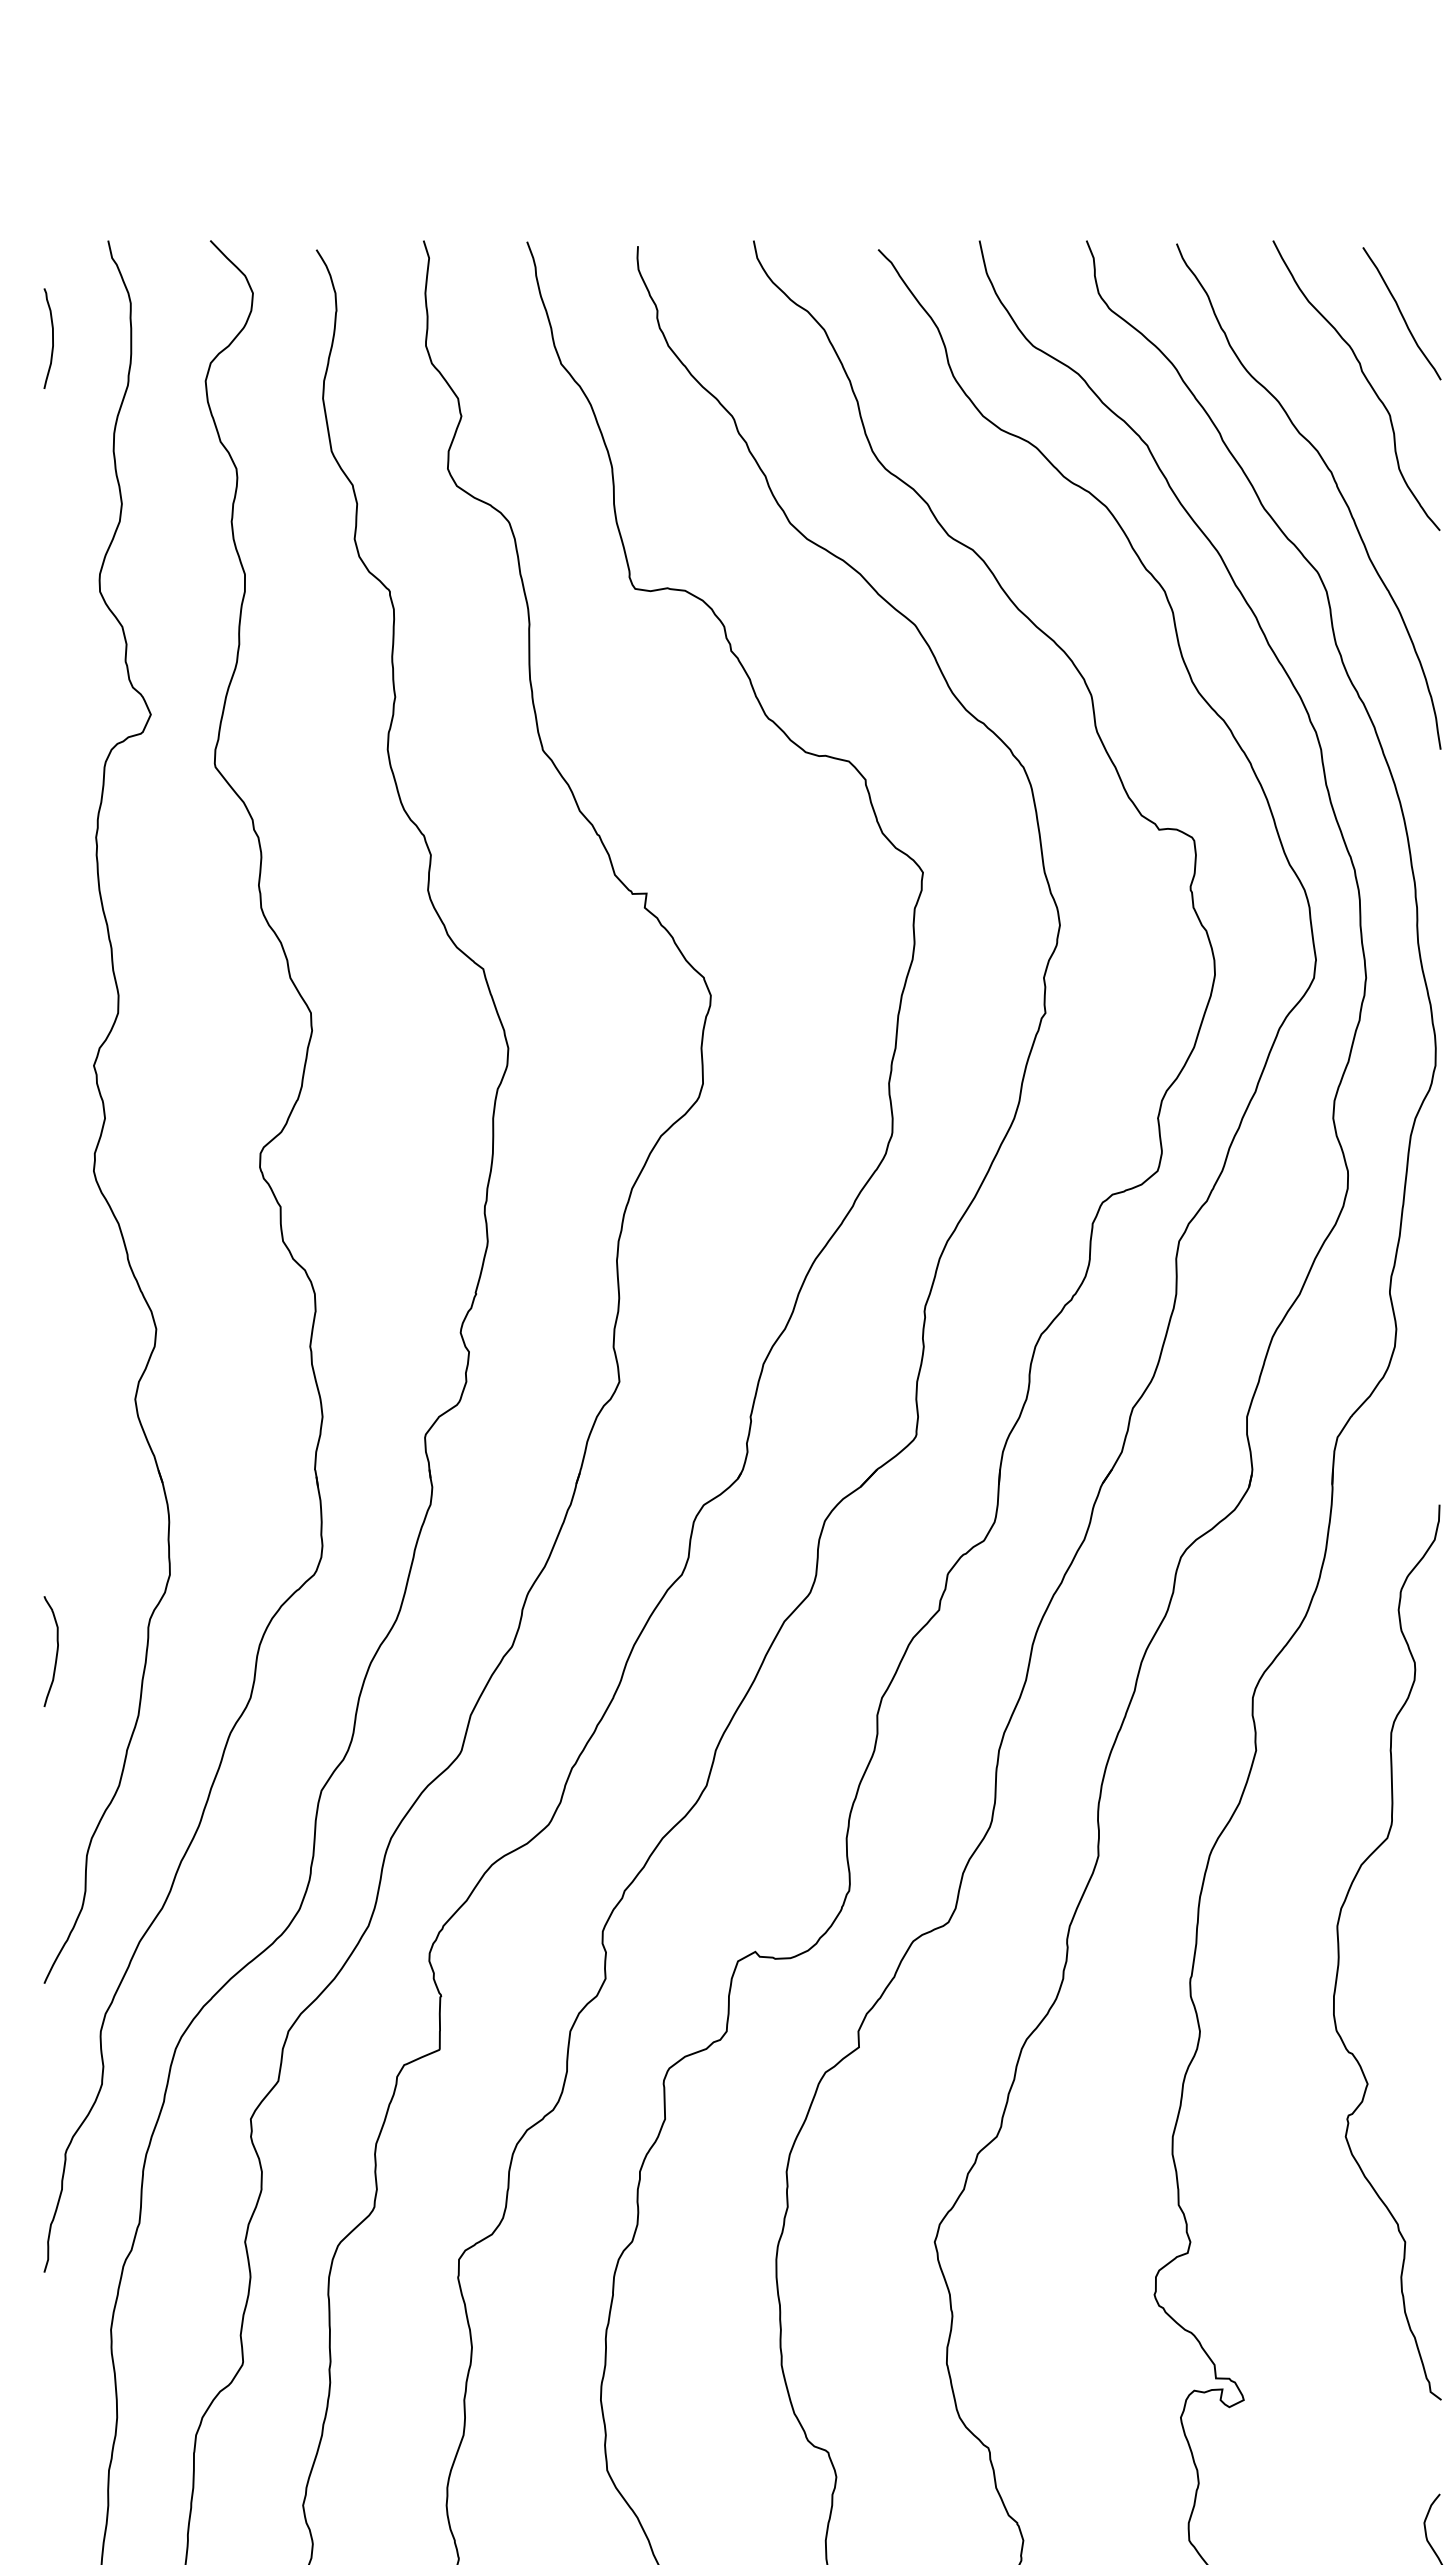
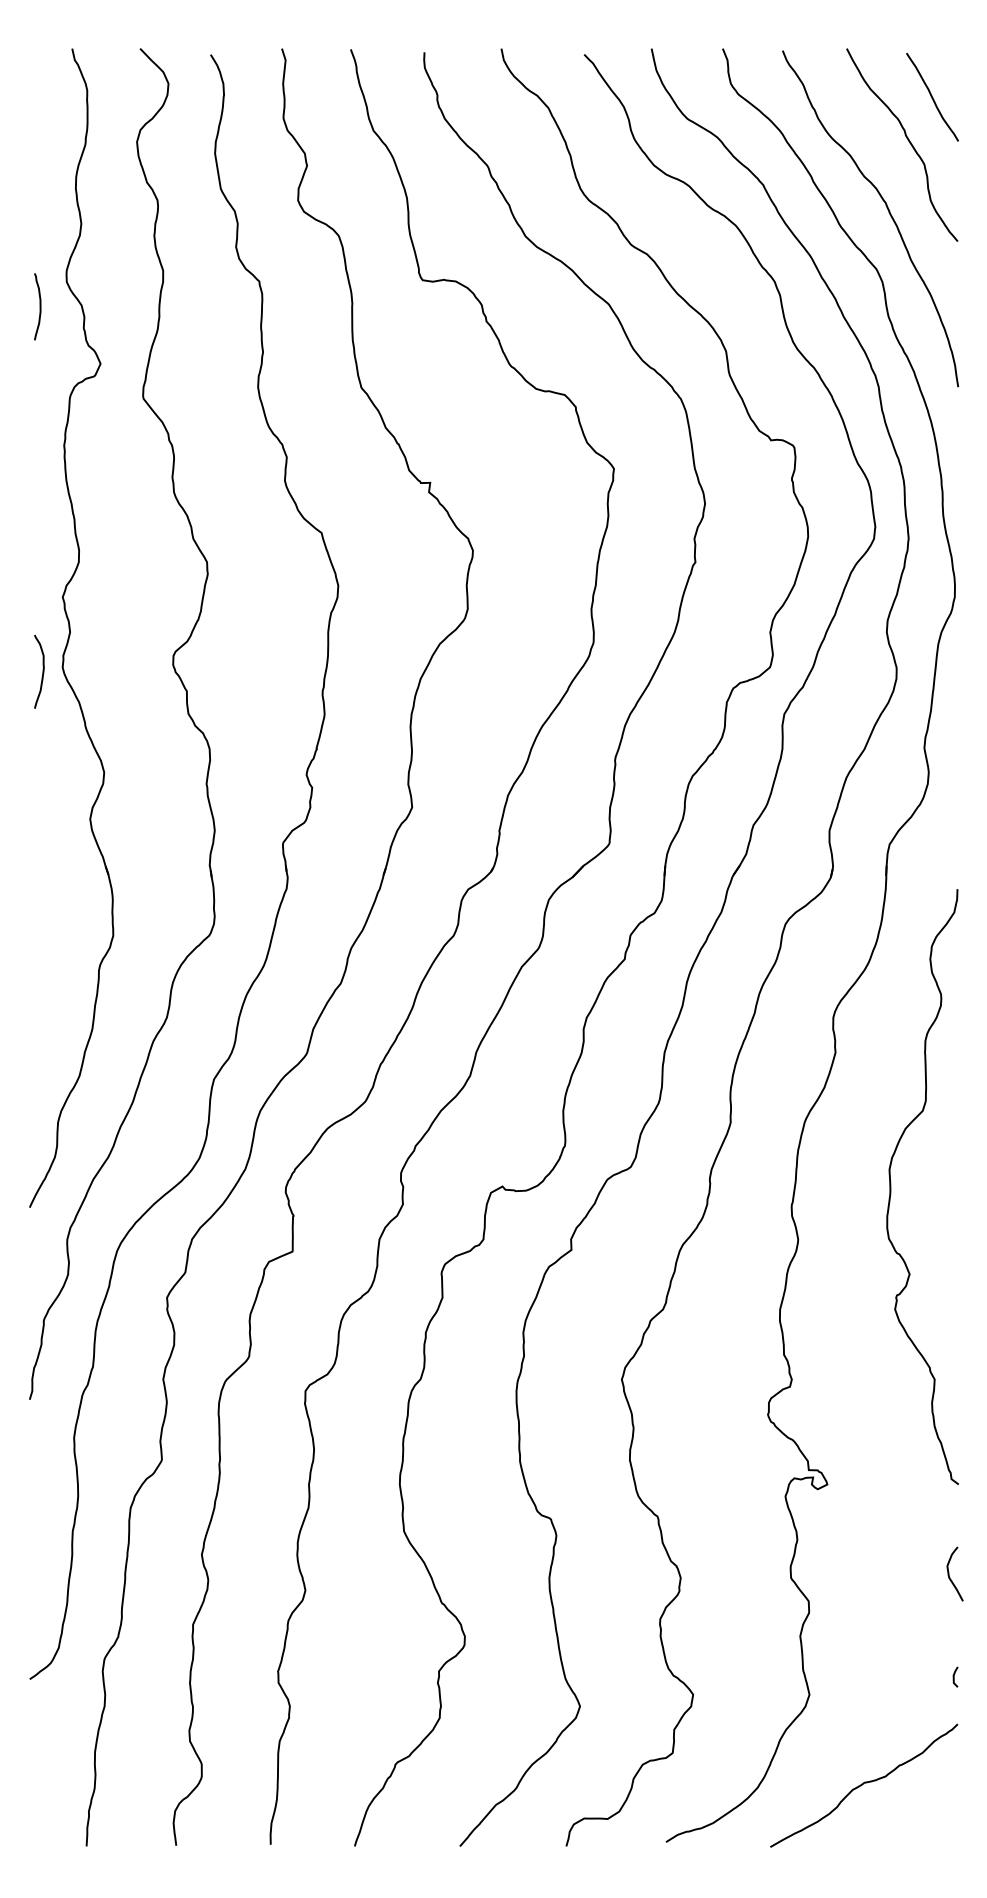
curve: (51, 338) -> (39, 306), moved
curve: (55, 1651) -> (42, 671), moved

